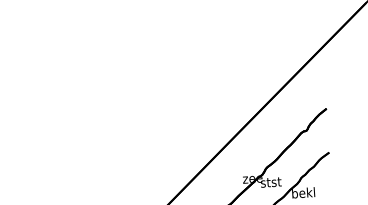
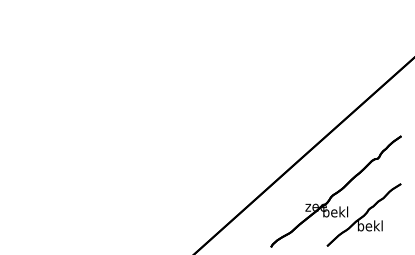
text: (270, 181) -> (335, 211), stst -> bekl

